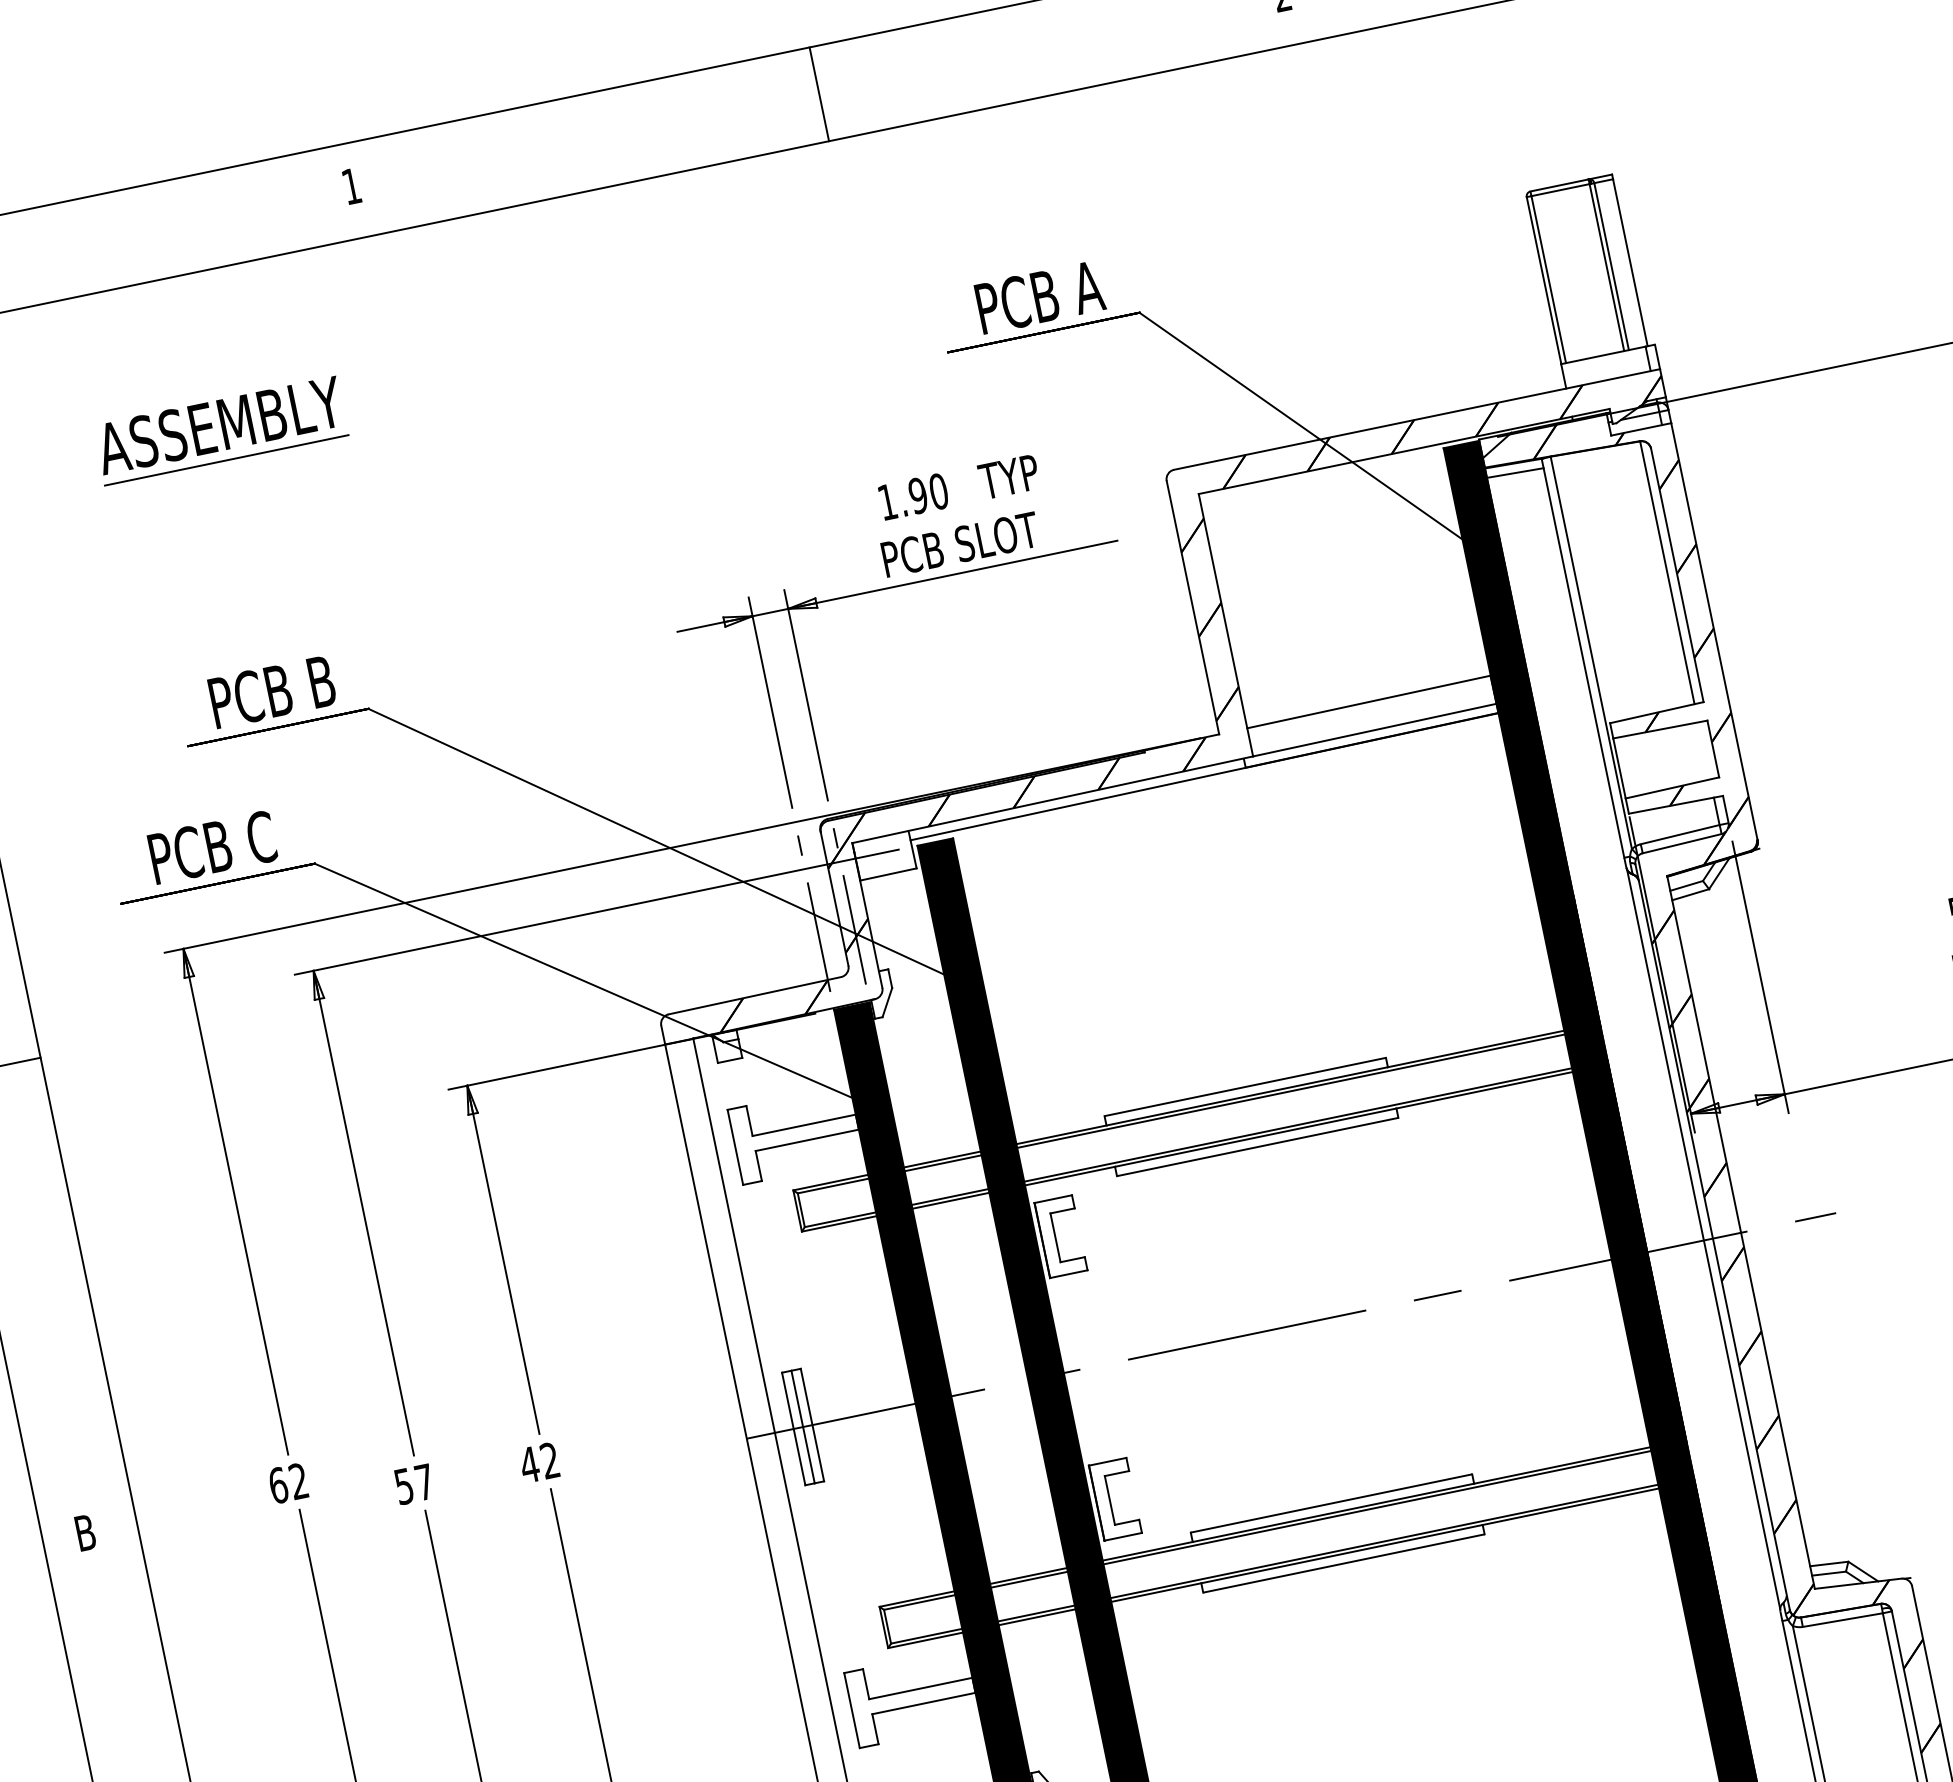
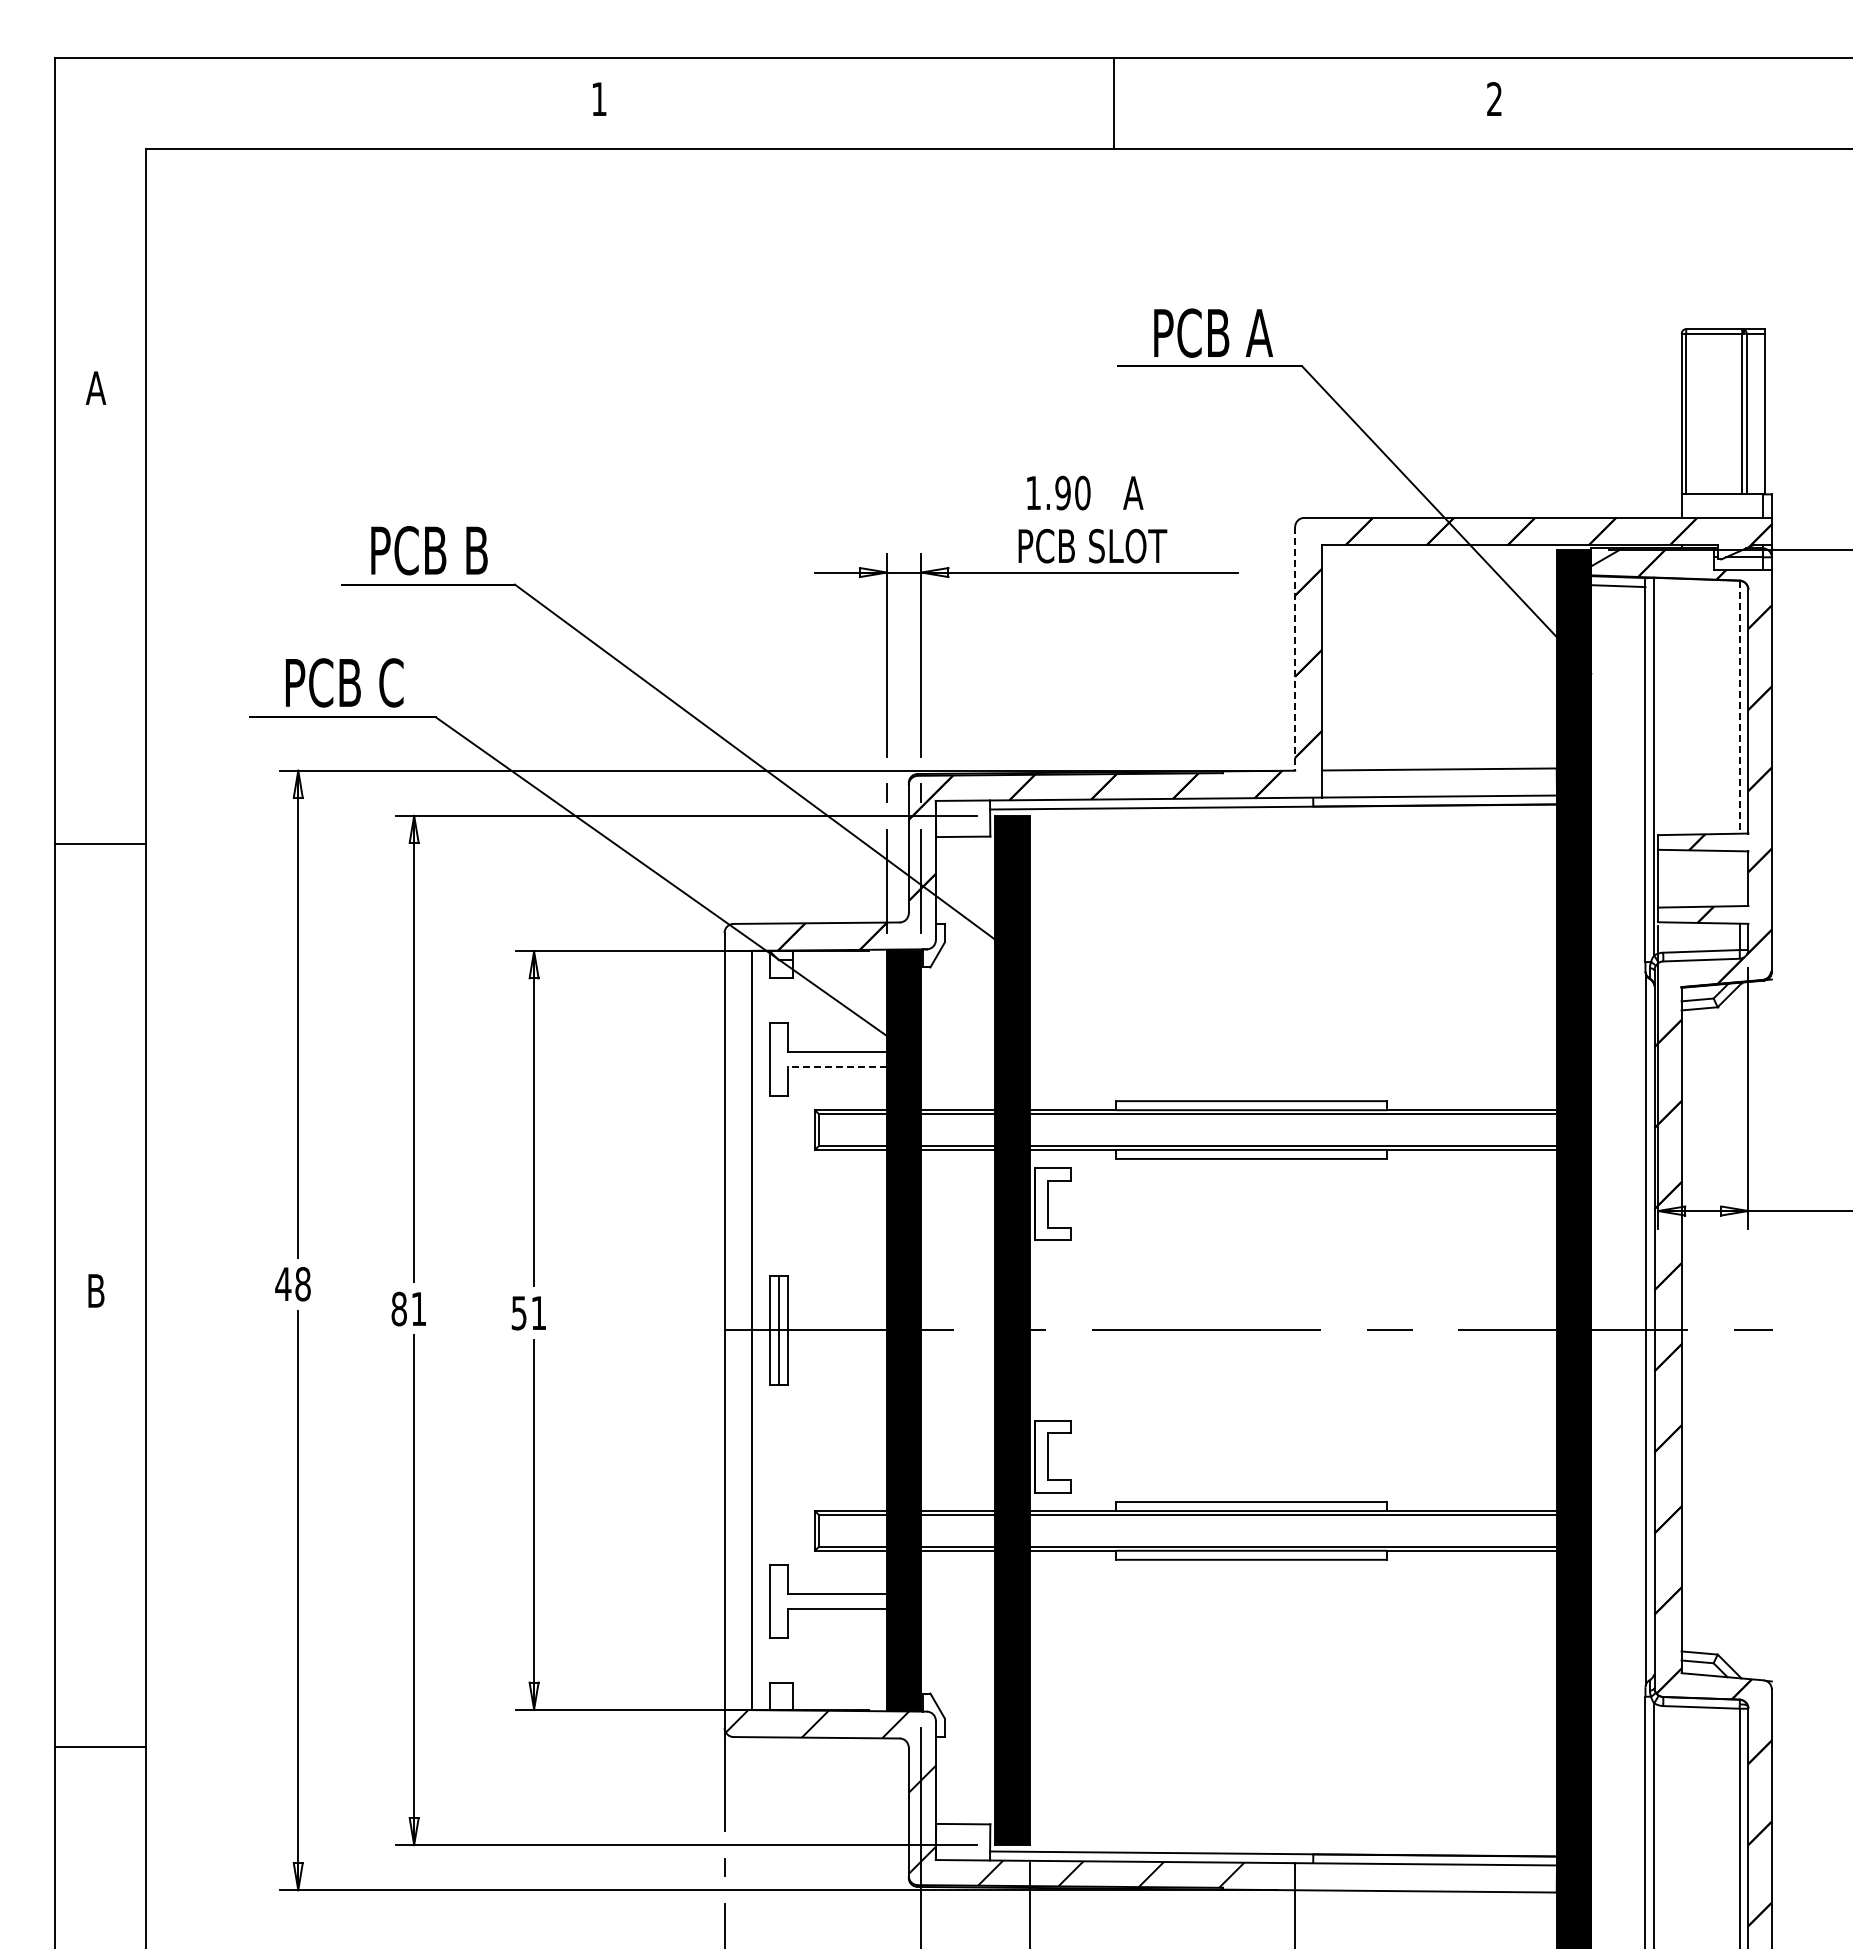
line: (819, 94) -> (1114, 103), moved
part: (220, 430) -> (431, 299), removed
text: (1009, 476) -> (1150, 492), TYP -> A
line: (1667, 573) -> (1739, 707), solid -> dashed
line: (1193, 607) -> (1295, 648), solid -> dashed
line: (807, 1140) -> (837, 1066), solid -> dashed
text: (539, 1463) -> (528, 1313), 42 -> 51
text: (288, 1483) -> (292, 1284), 62 -> 48
text: (413, 1483) -> (408, 1308), 57 -> 81

